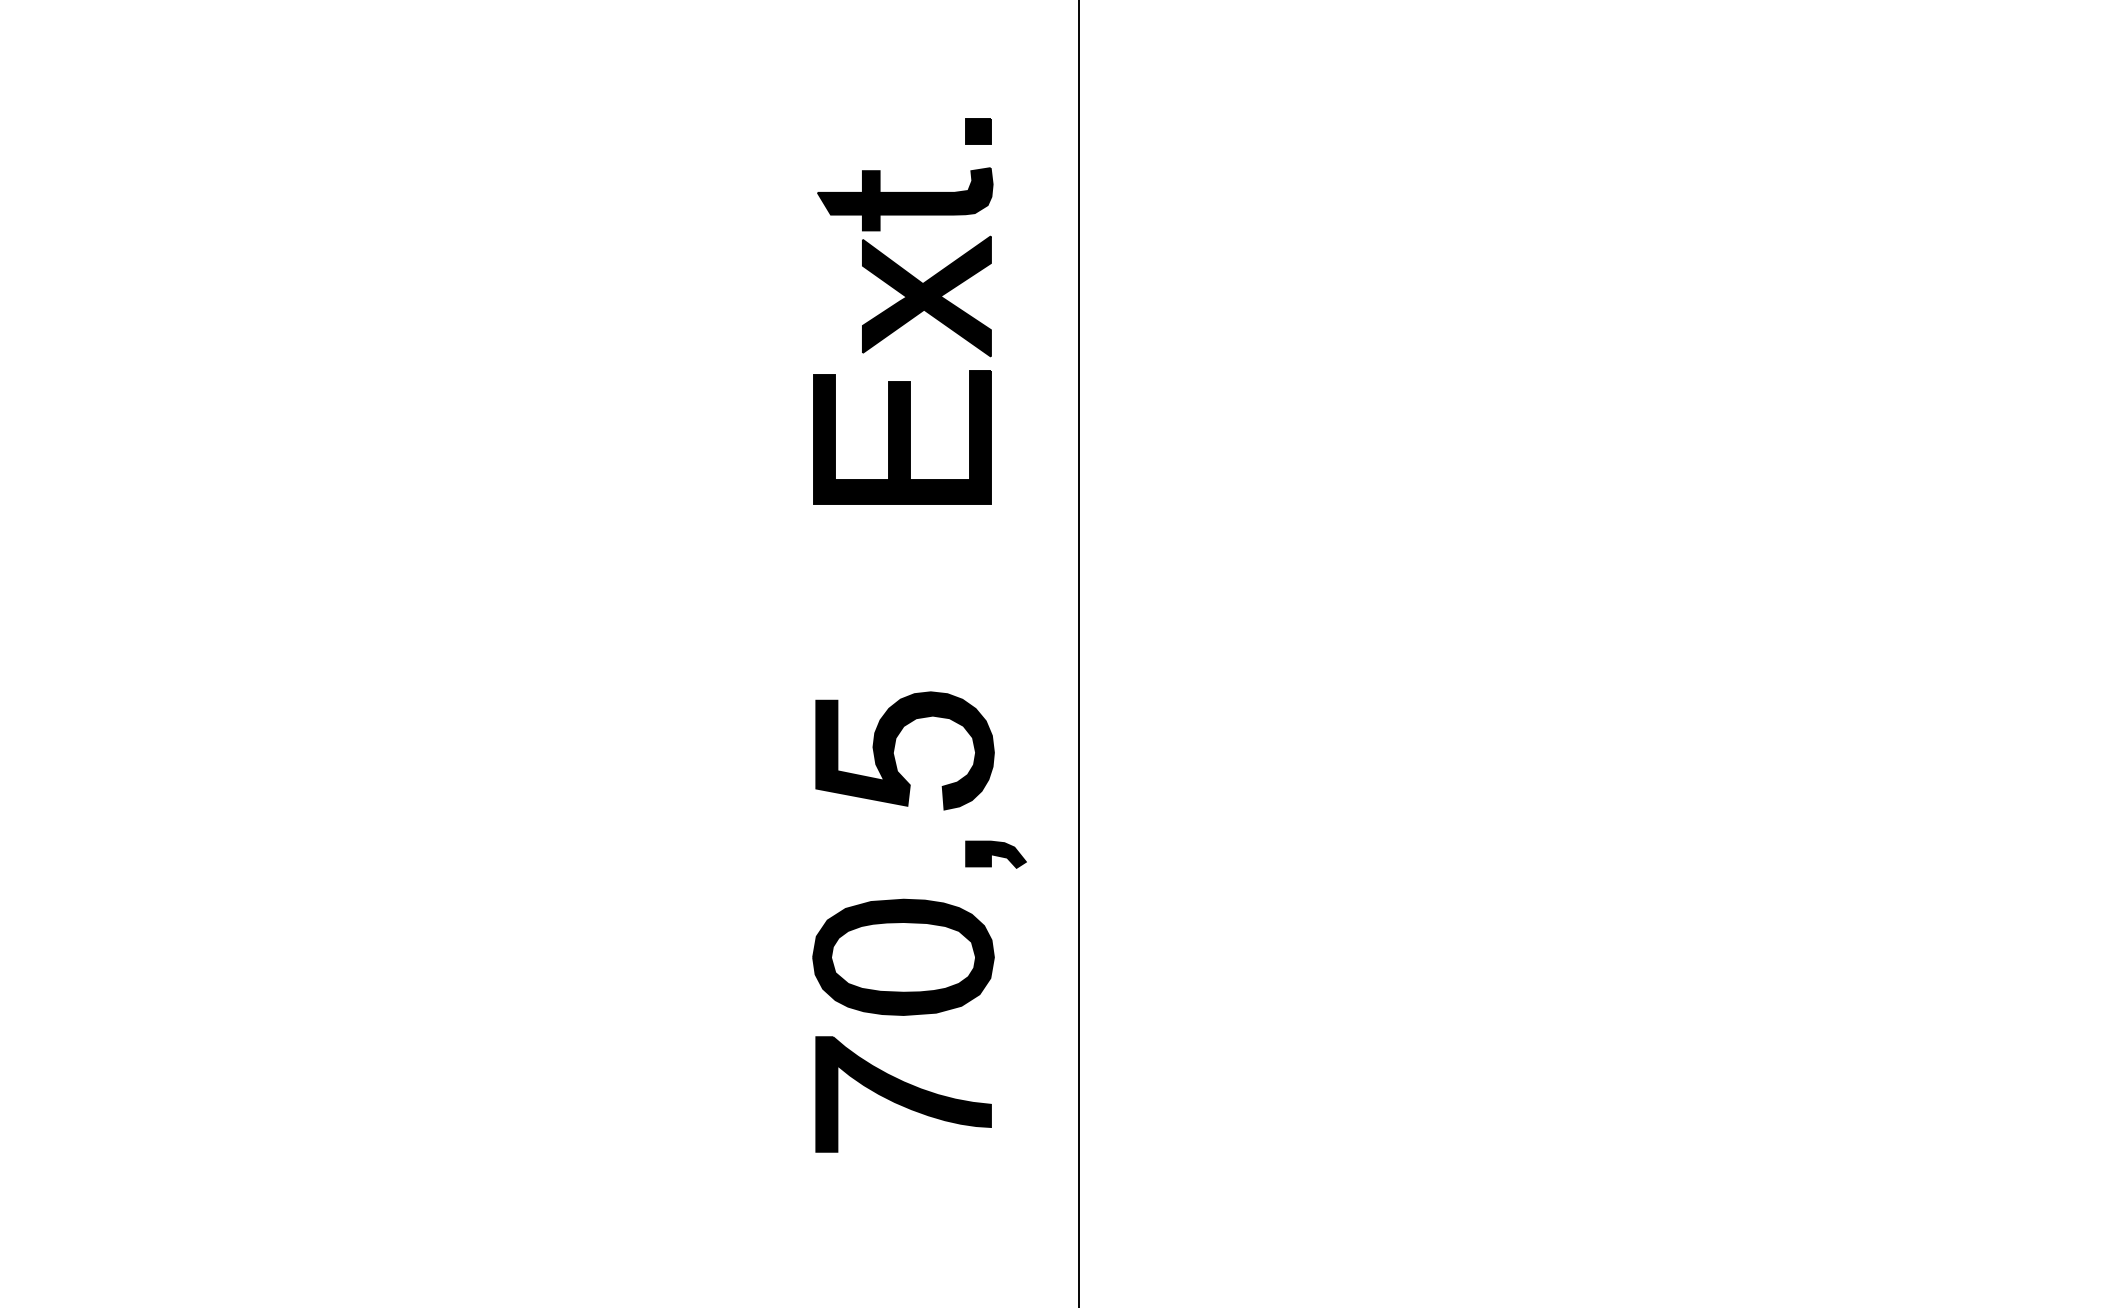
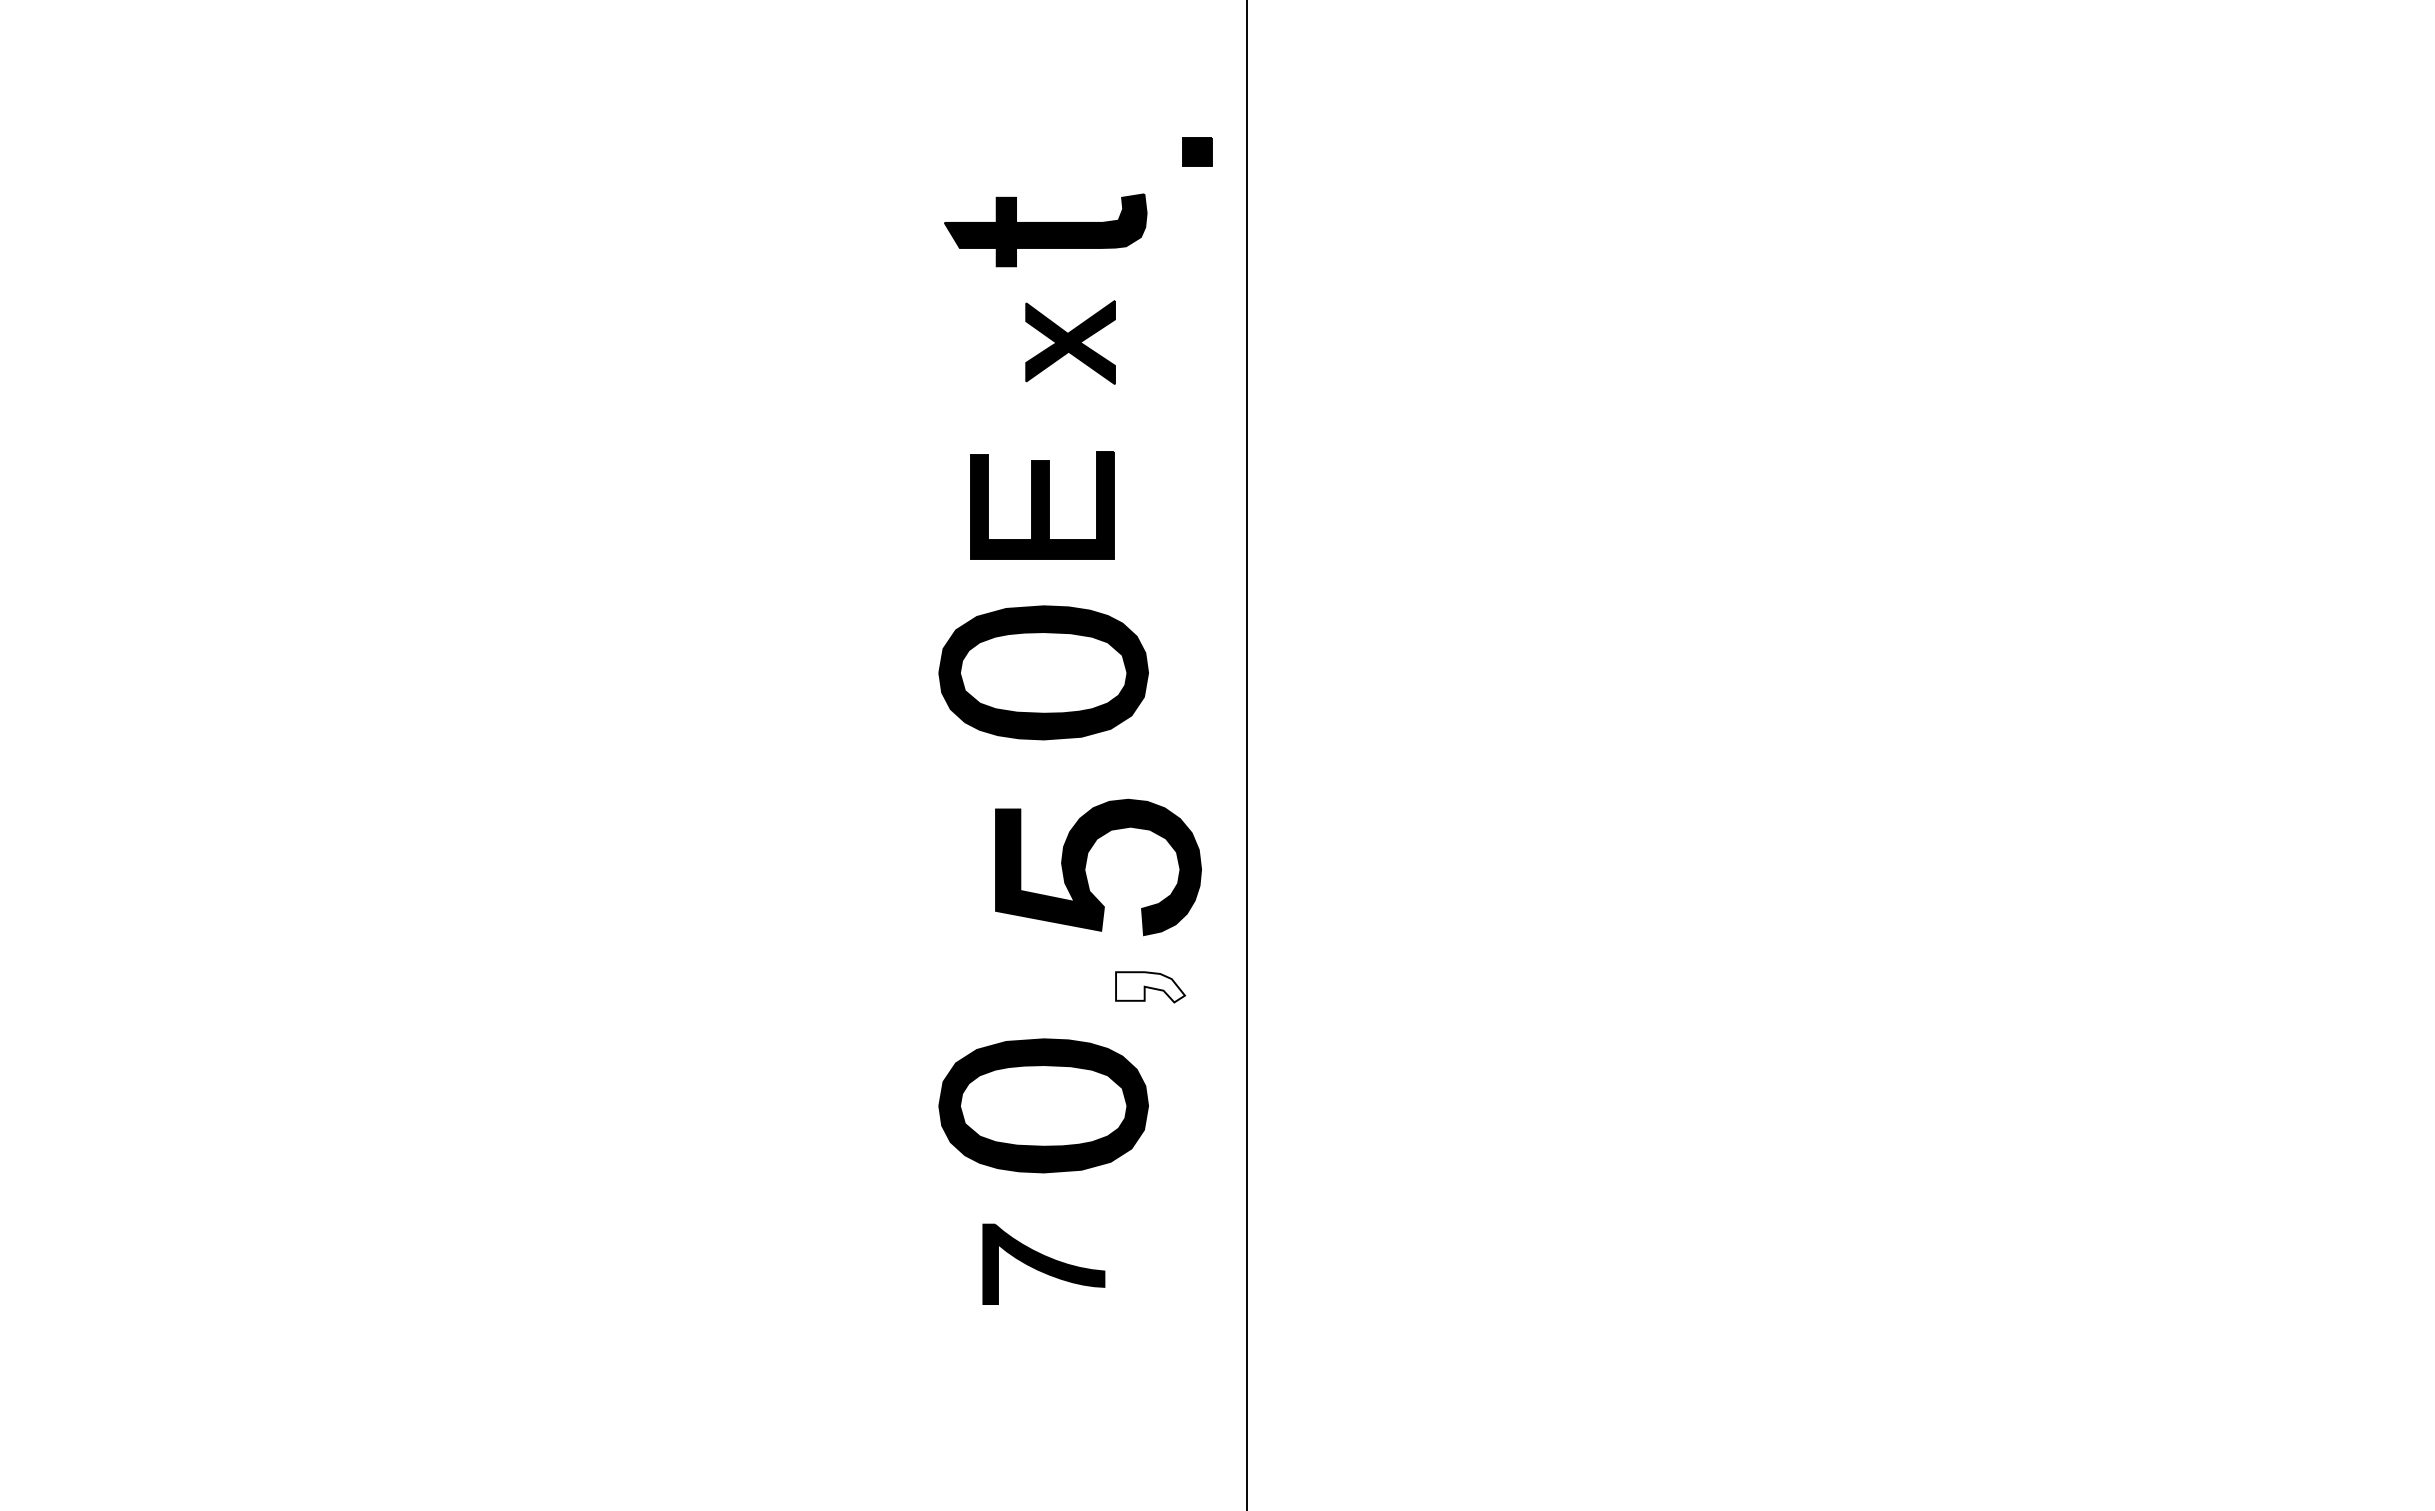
part: (978, 131) -> (1197, 151), moved
part: (926, 296) -> (1070, 342), size x0.6
part: (902, 437) -> (1042, 505), size x0.7
part: (903, 582) -> (1043, 672), added
part: (894, 748) -> (1086, 864), moved
fill: (995, 854) -> (1150, 987), removed
part: (903, 1094) -> (1043, 1264), size x0.6

